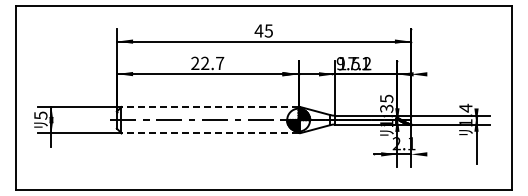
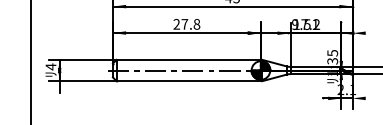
text: (212, 63) -> (190, 24), 22.7 -> 27.8
line: (210, 107) -> (189, 60), dashed -> solid
text: (40, 115) -> (50, 66), 5 -> 4
line: (210, 133) -> (189, 81), dashed -> solid

